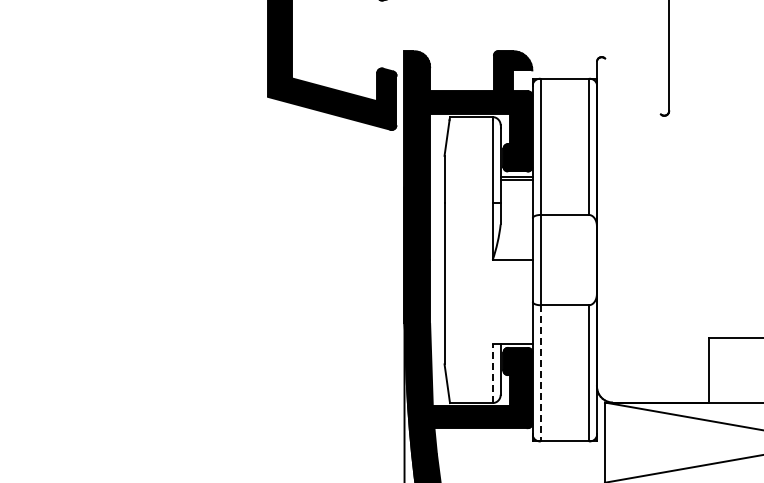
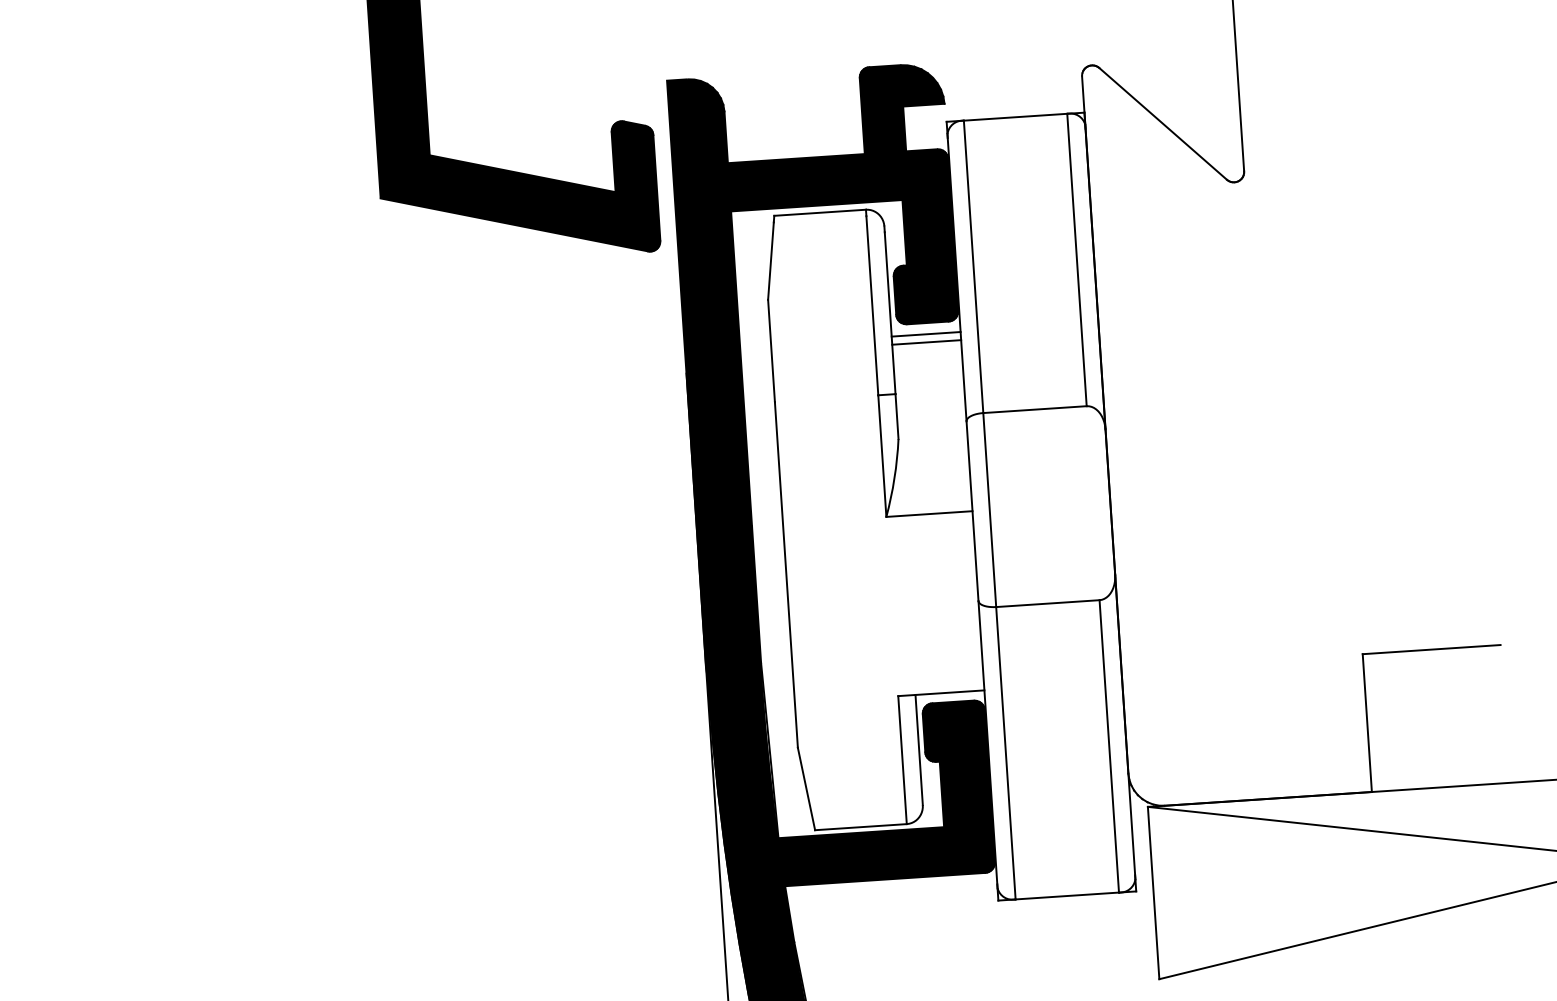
line: (632, 86) -> (1161, 124), added
line: (492, 373) -> (902, 760), dashed -> solid
line: (540, 373) -> (1005, 753), dashed -> solid

